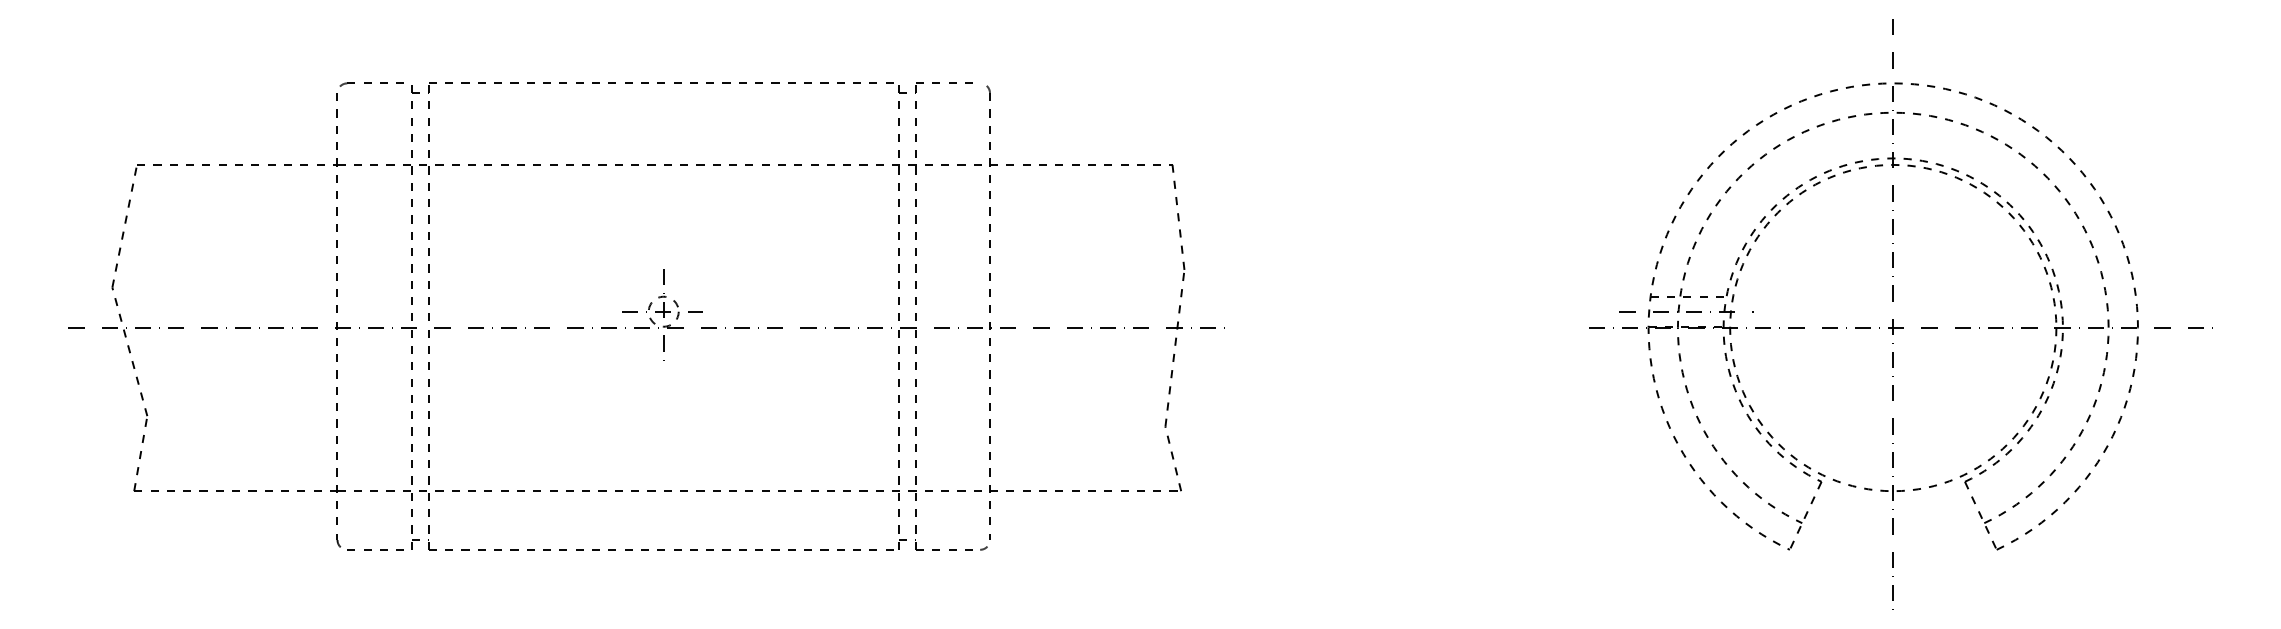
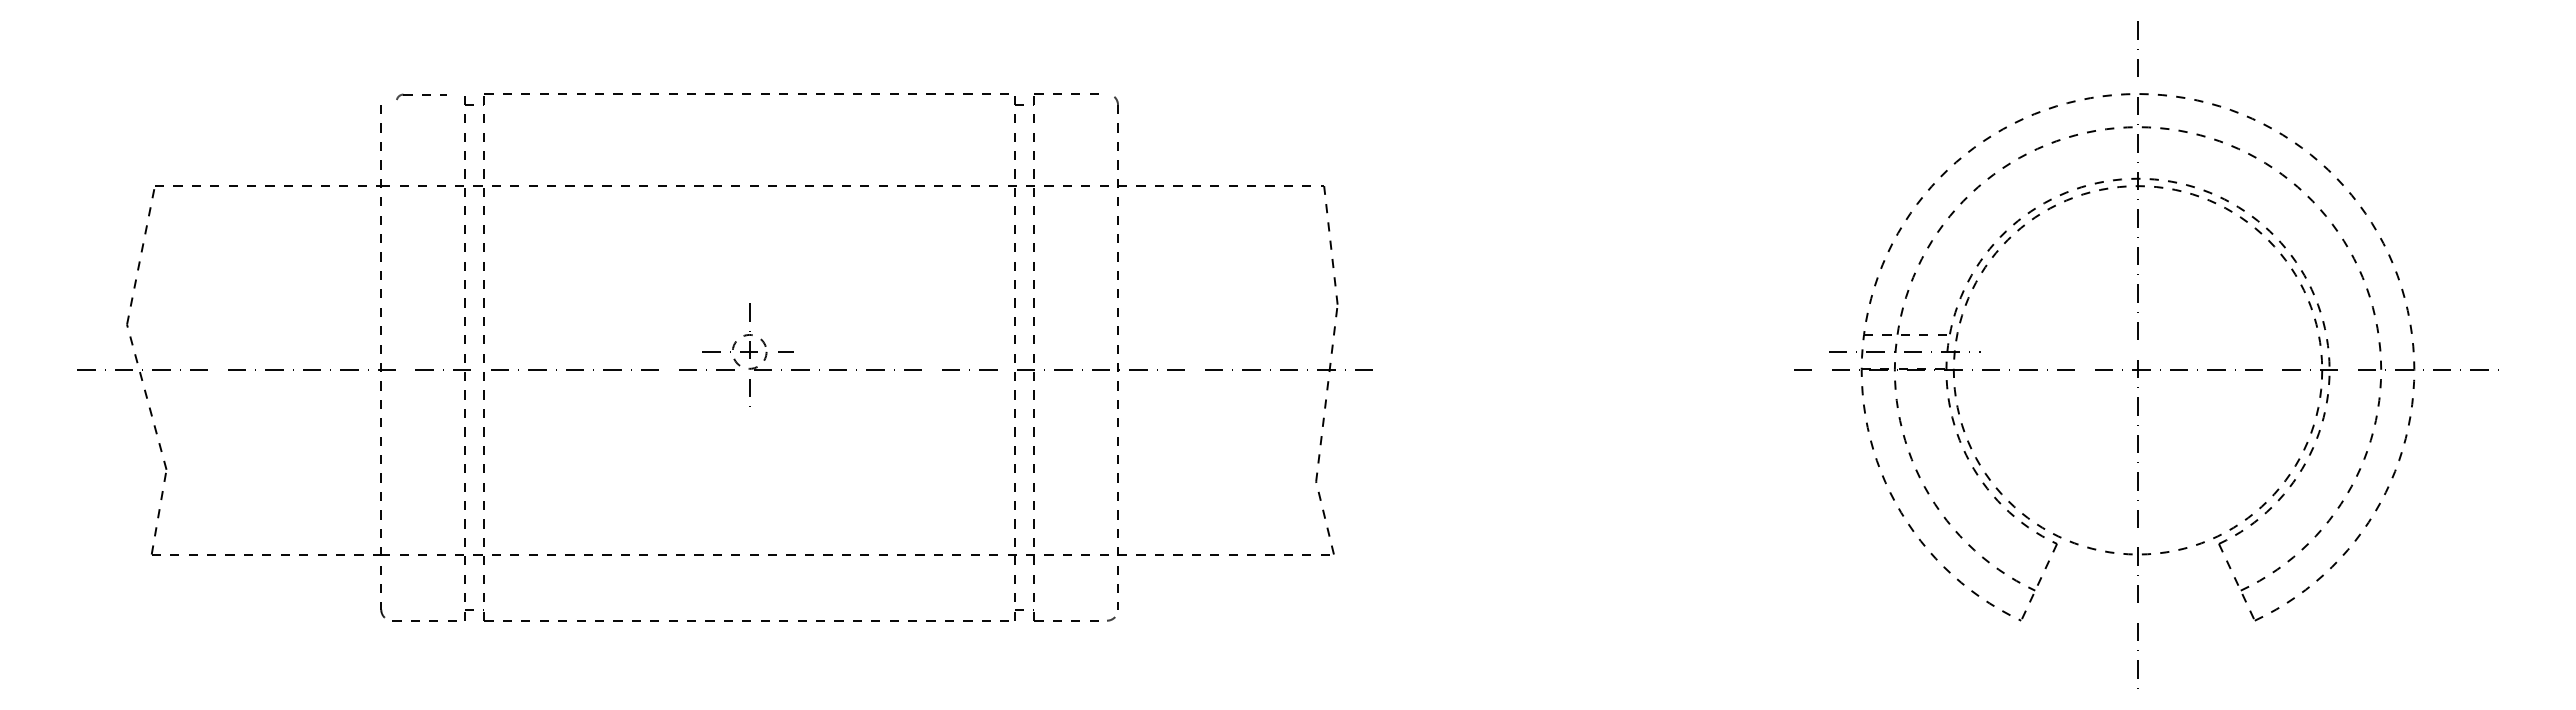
part: (371, 84) -> (419, 95), size x0.6

